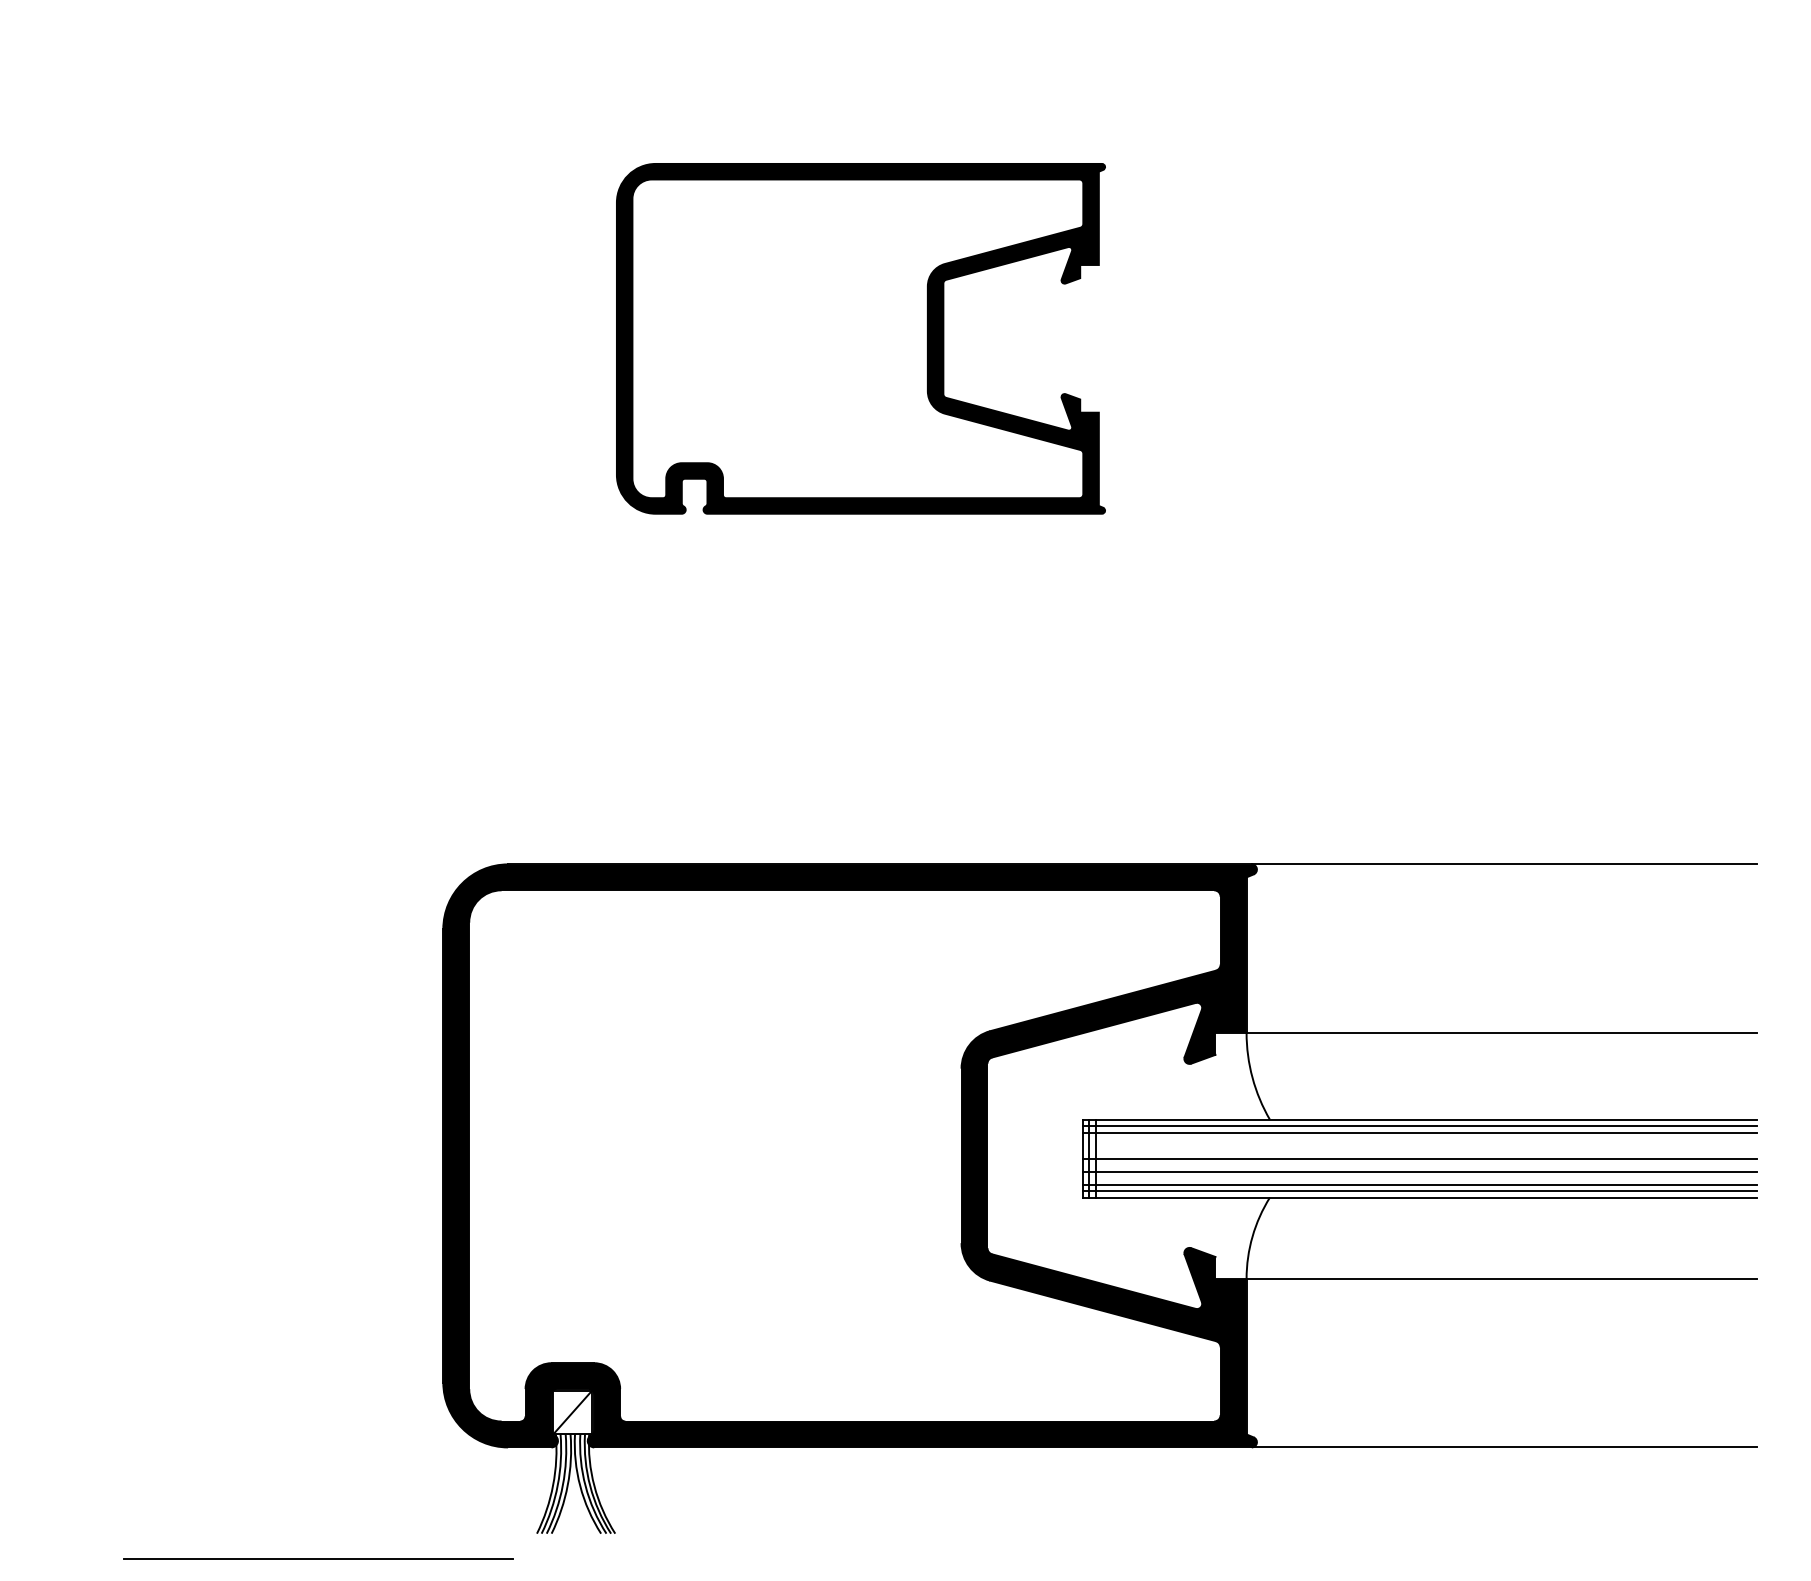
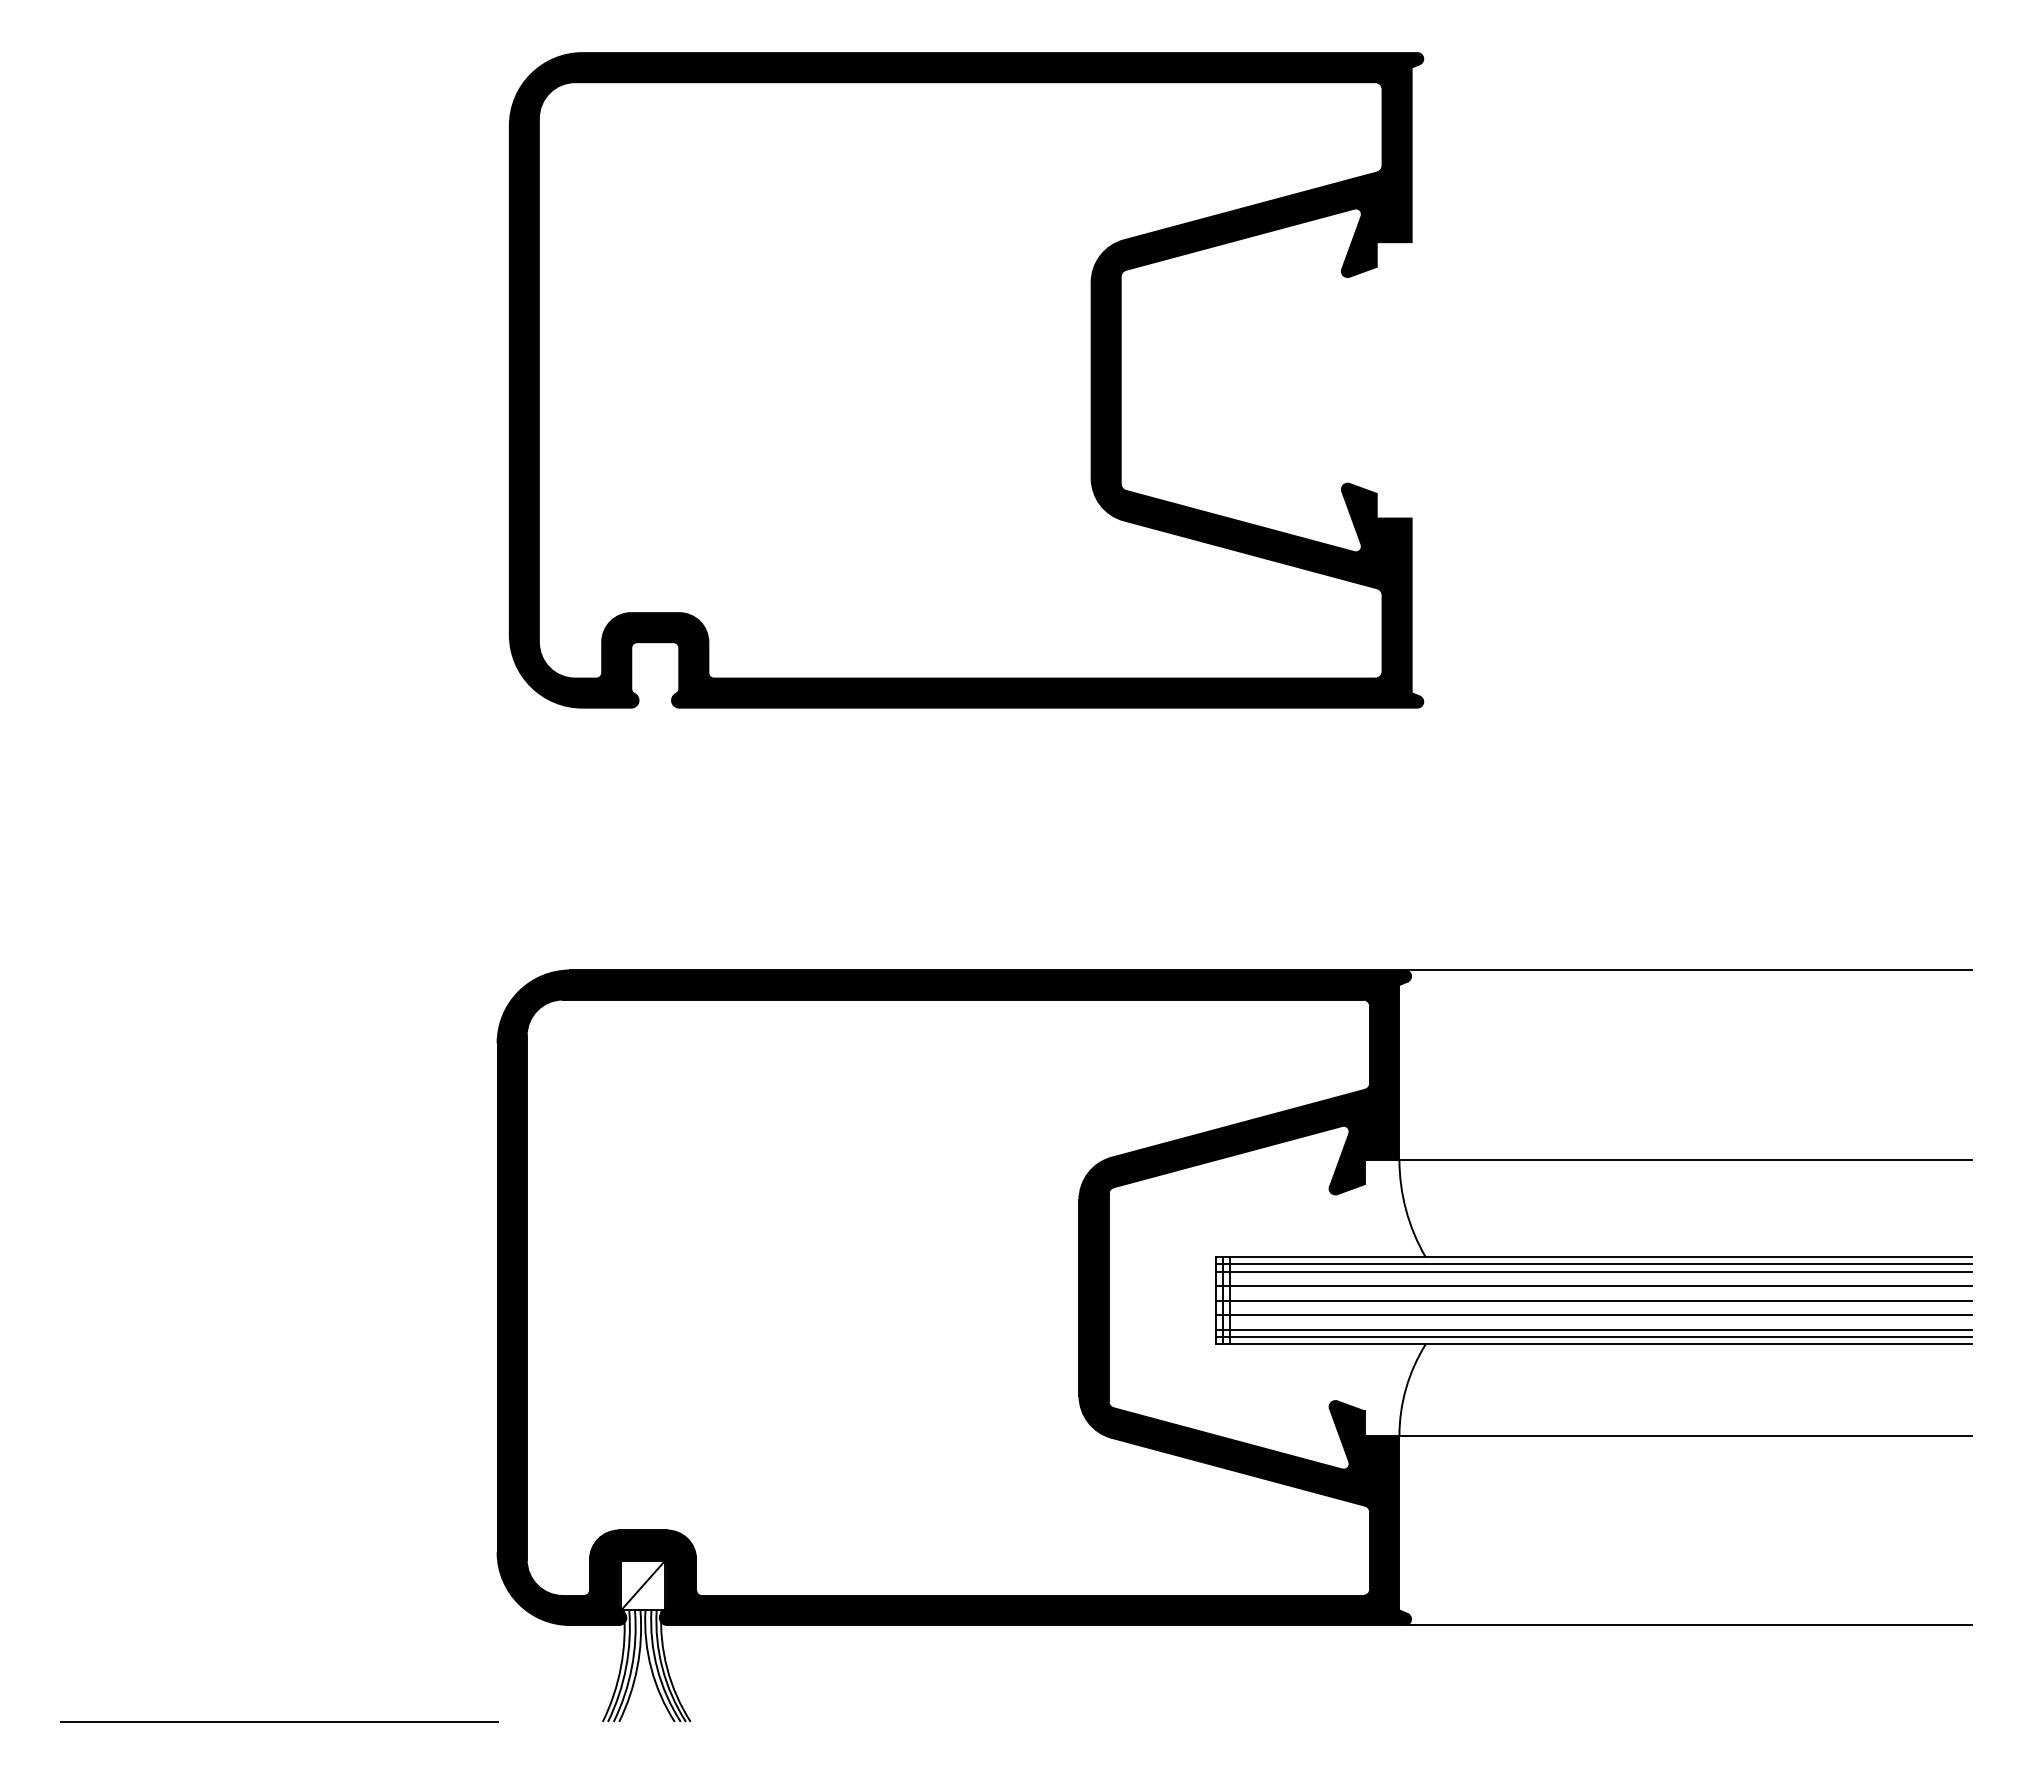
part: (860, 338) -> (966, 380), size x1.67
line: (1419, 1145) -> (1593, 1286), added
line: (318, 1558) -> (279, 1721), moved

